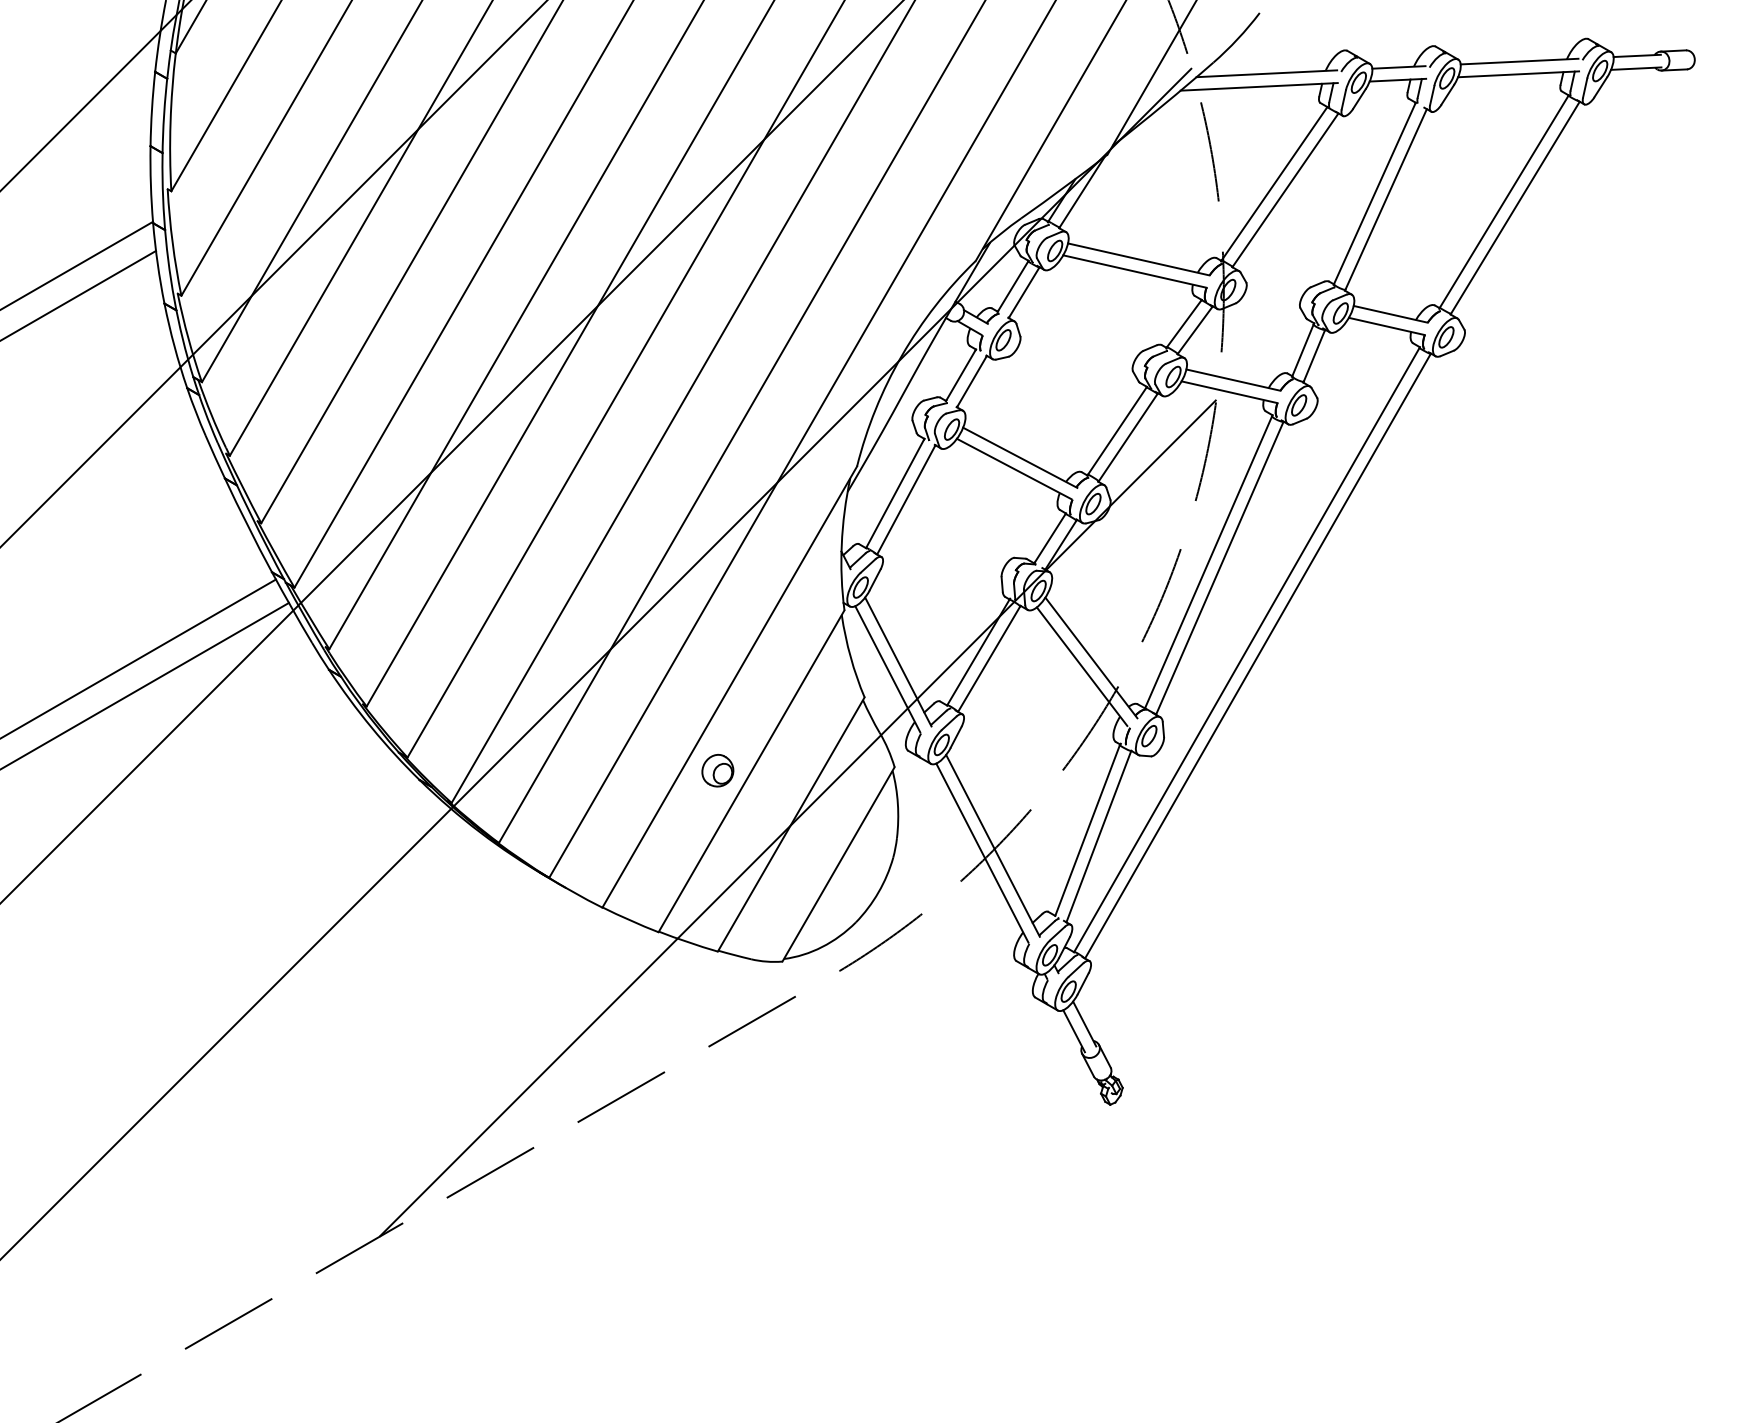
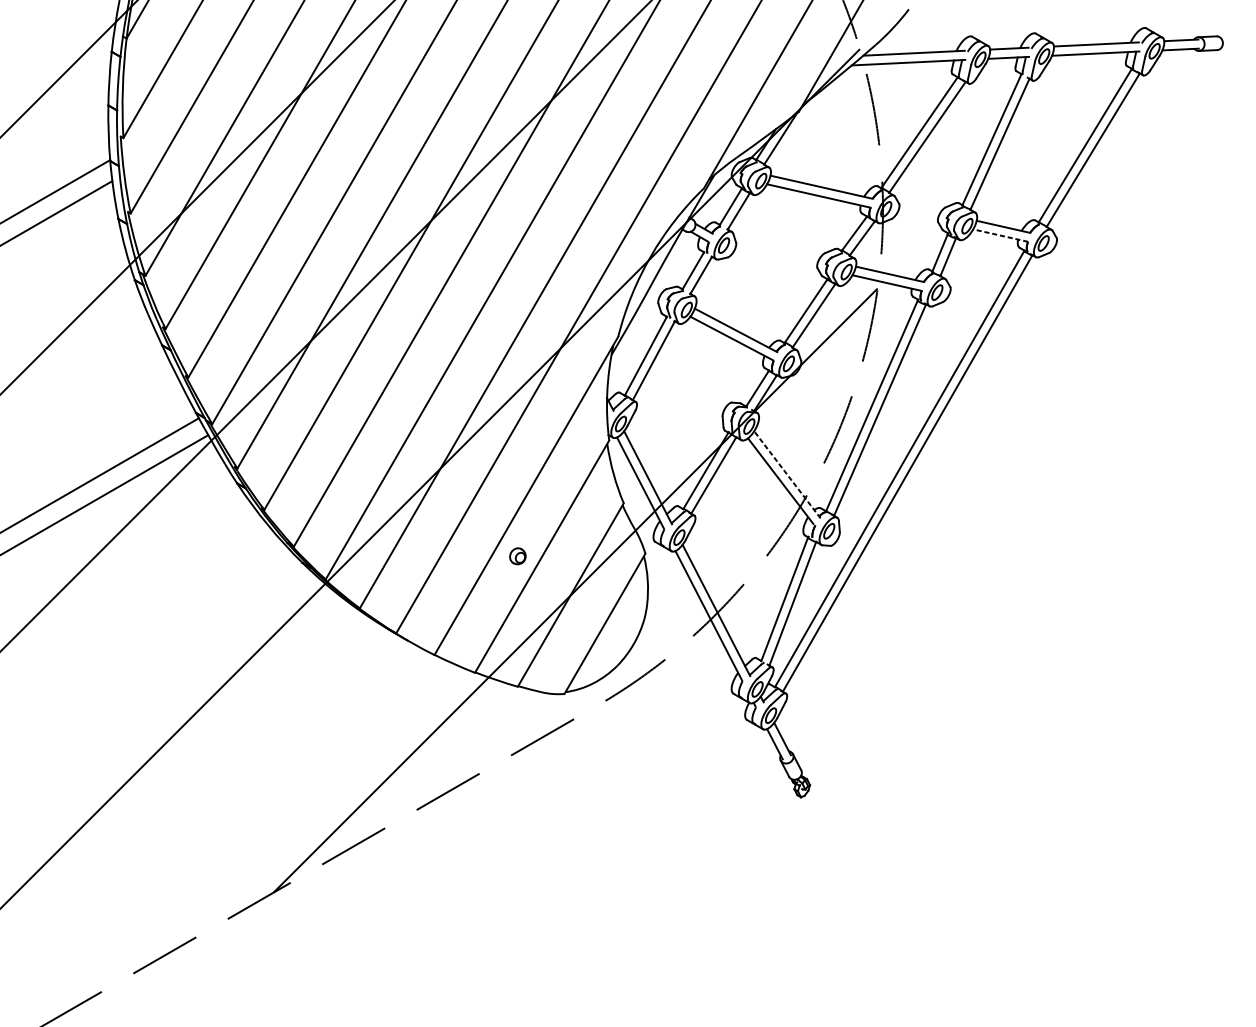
line: (1386, 326) -> (1000, 235), solid -> dashed
line: (1091, 658) -> (787, 475), solid -> dashed
part: (717, 770) -> (517, 556), size x0.7

